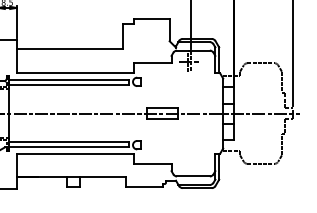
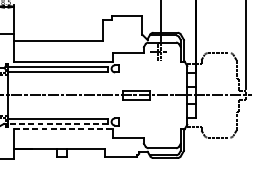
line: (68, 147) -> (57, 123), solid -> dashed
line: (75, 153) -> (63, 128), solid -> dashed

